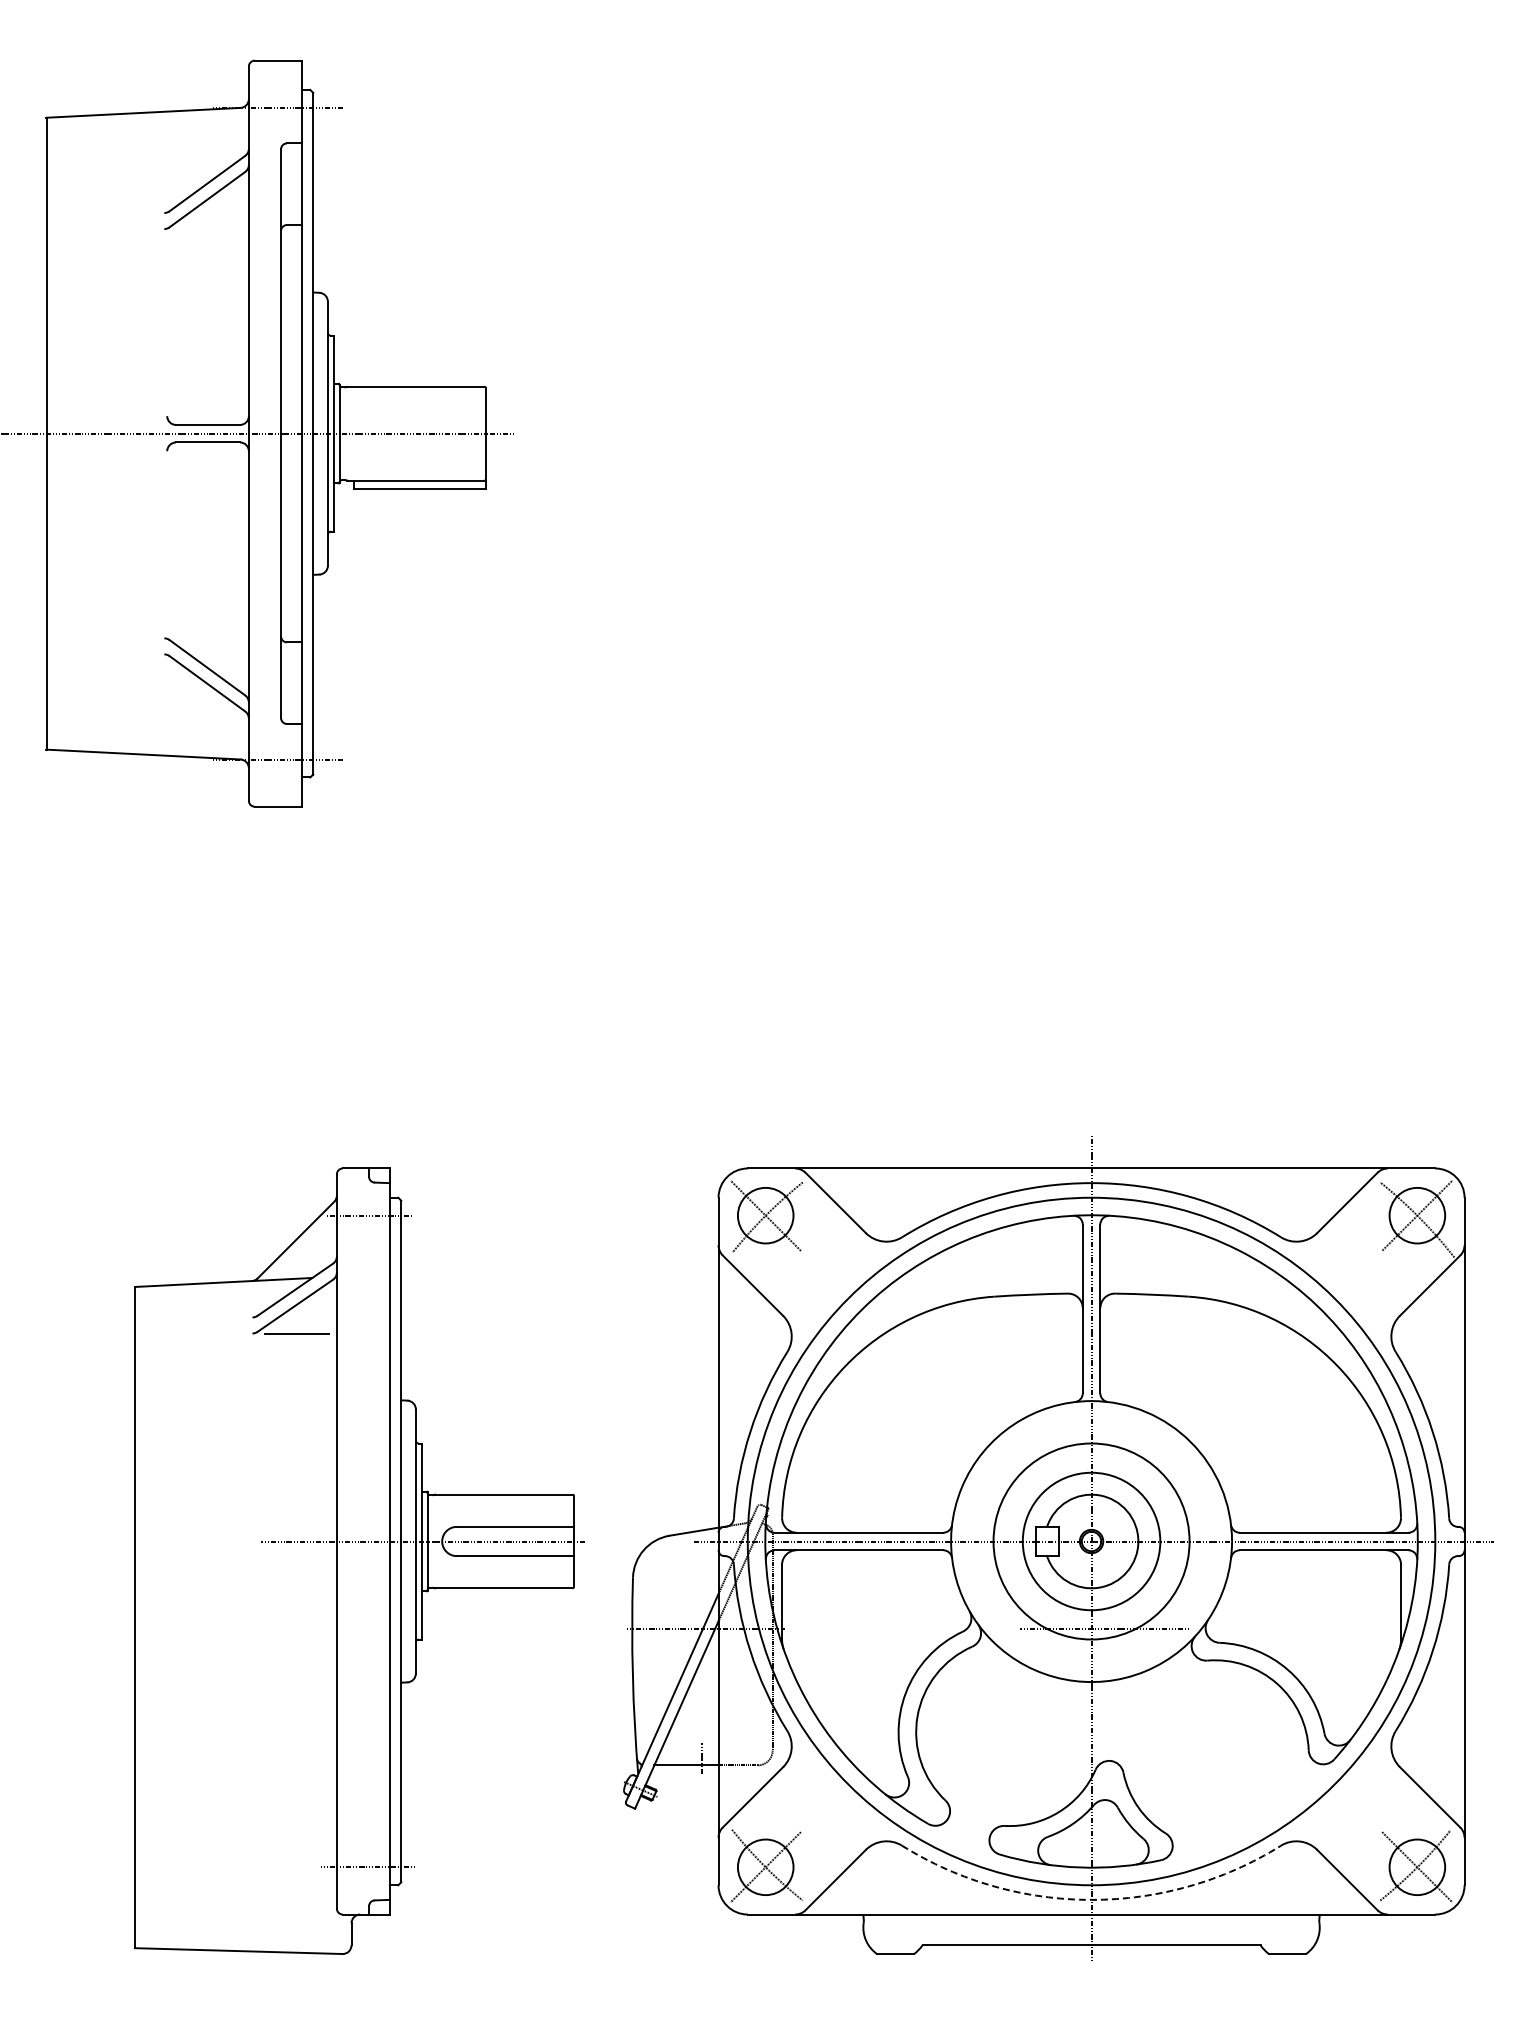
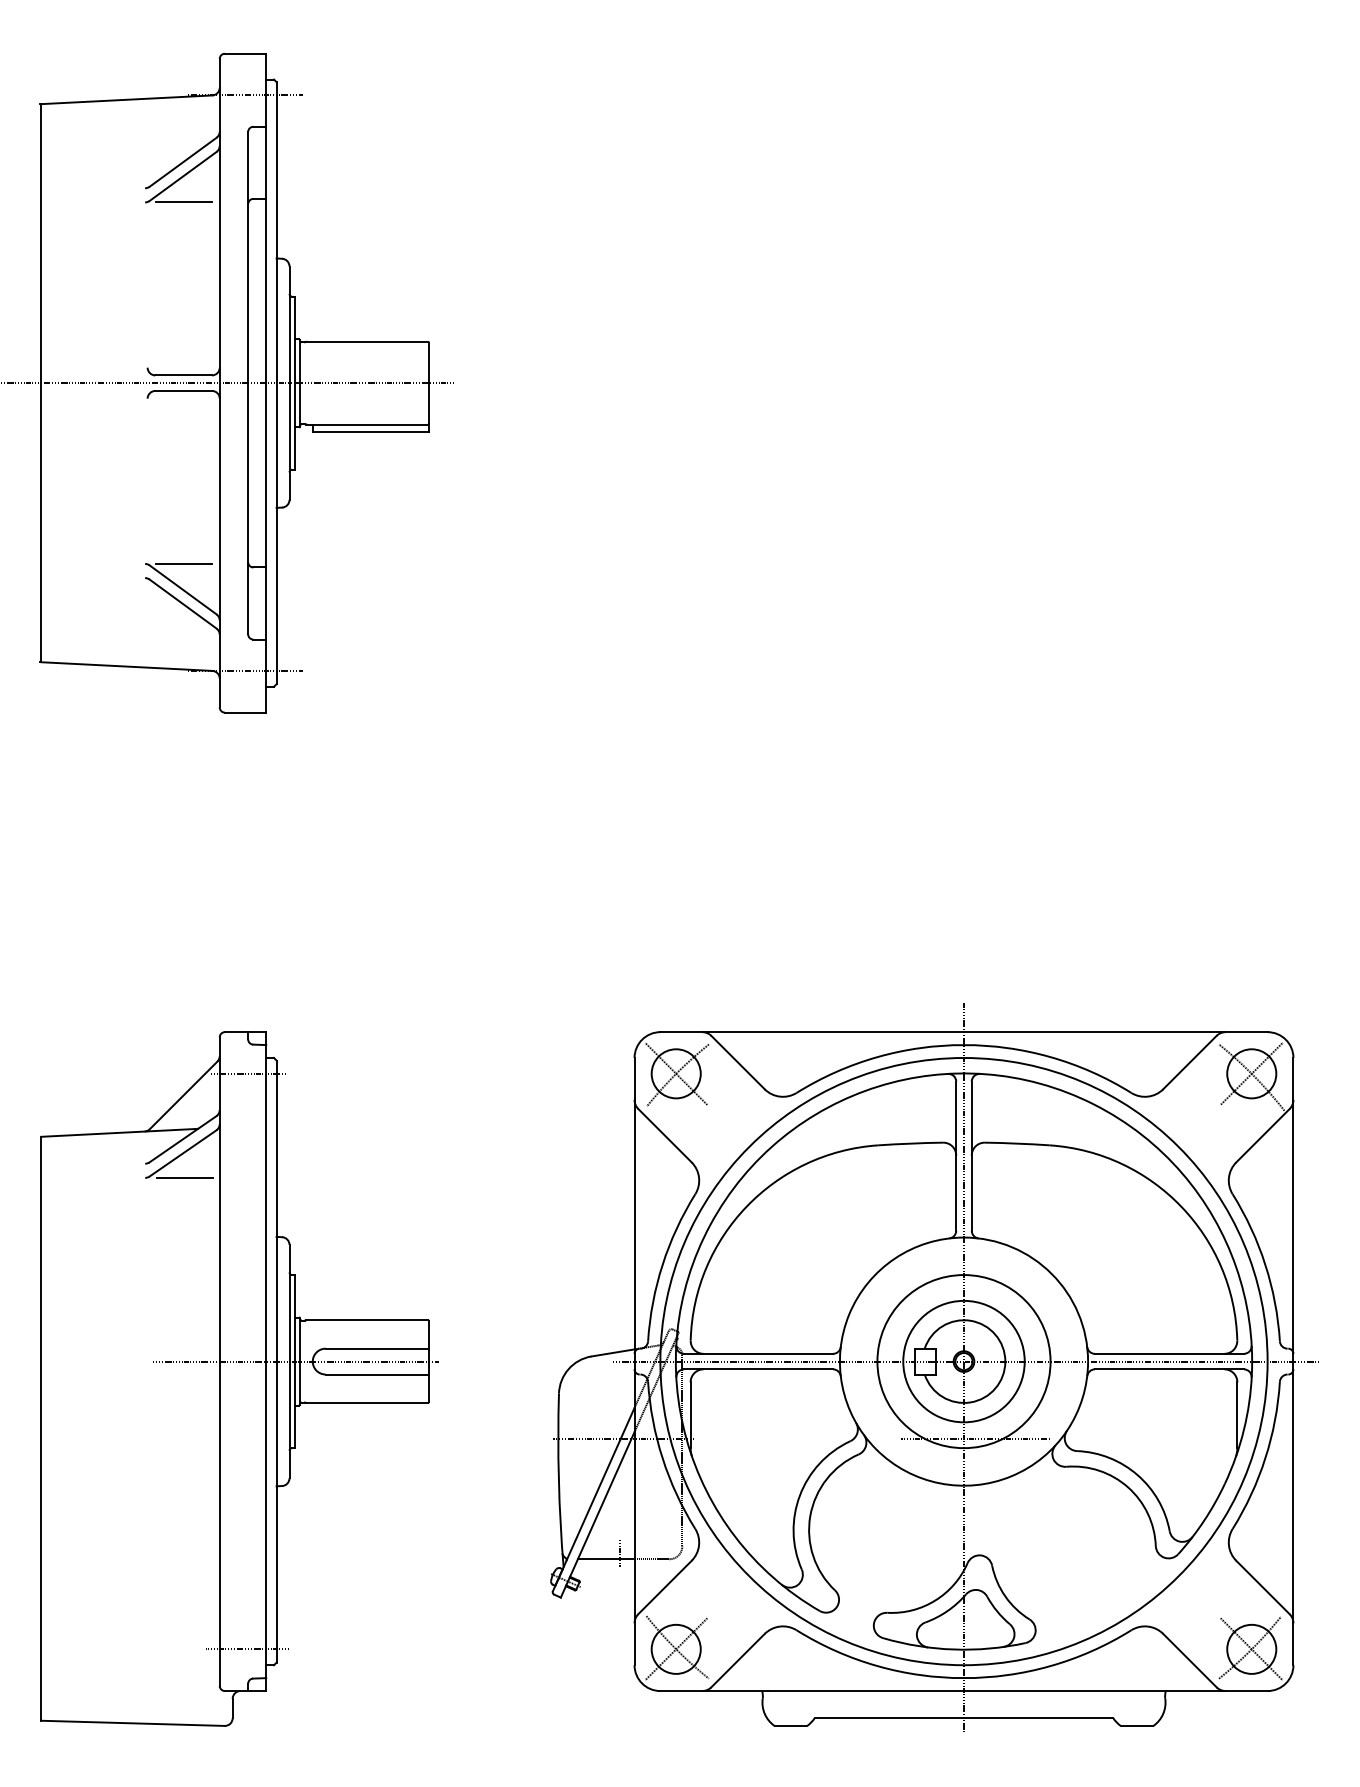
line: (208, 229) -> (184, 202), added
line: (208, 638) -> (184, 564), added
part: (359, 1560) -> (239, 1378), moved
arc: (1091, 1899) -> (963, 1677), dashed -> solid

